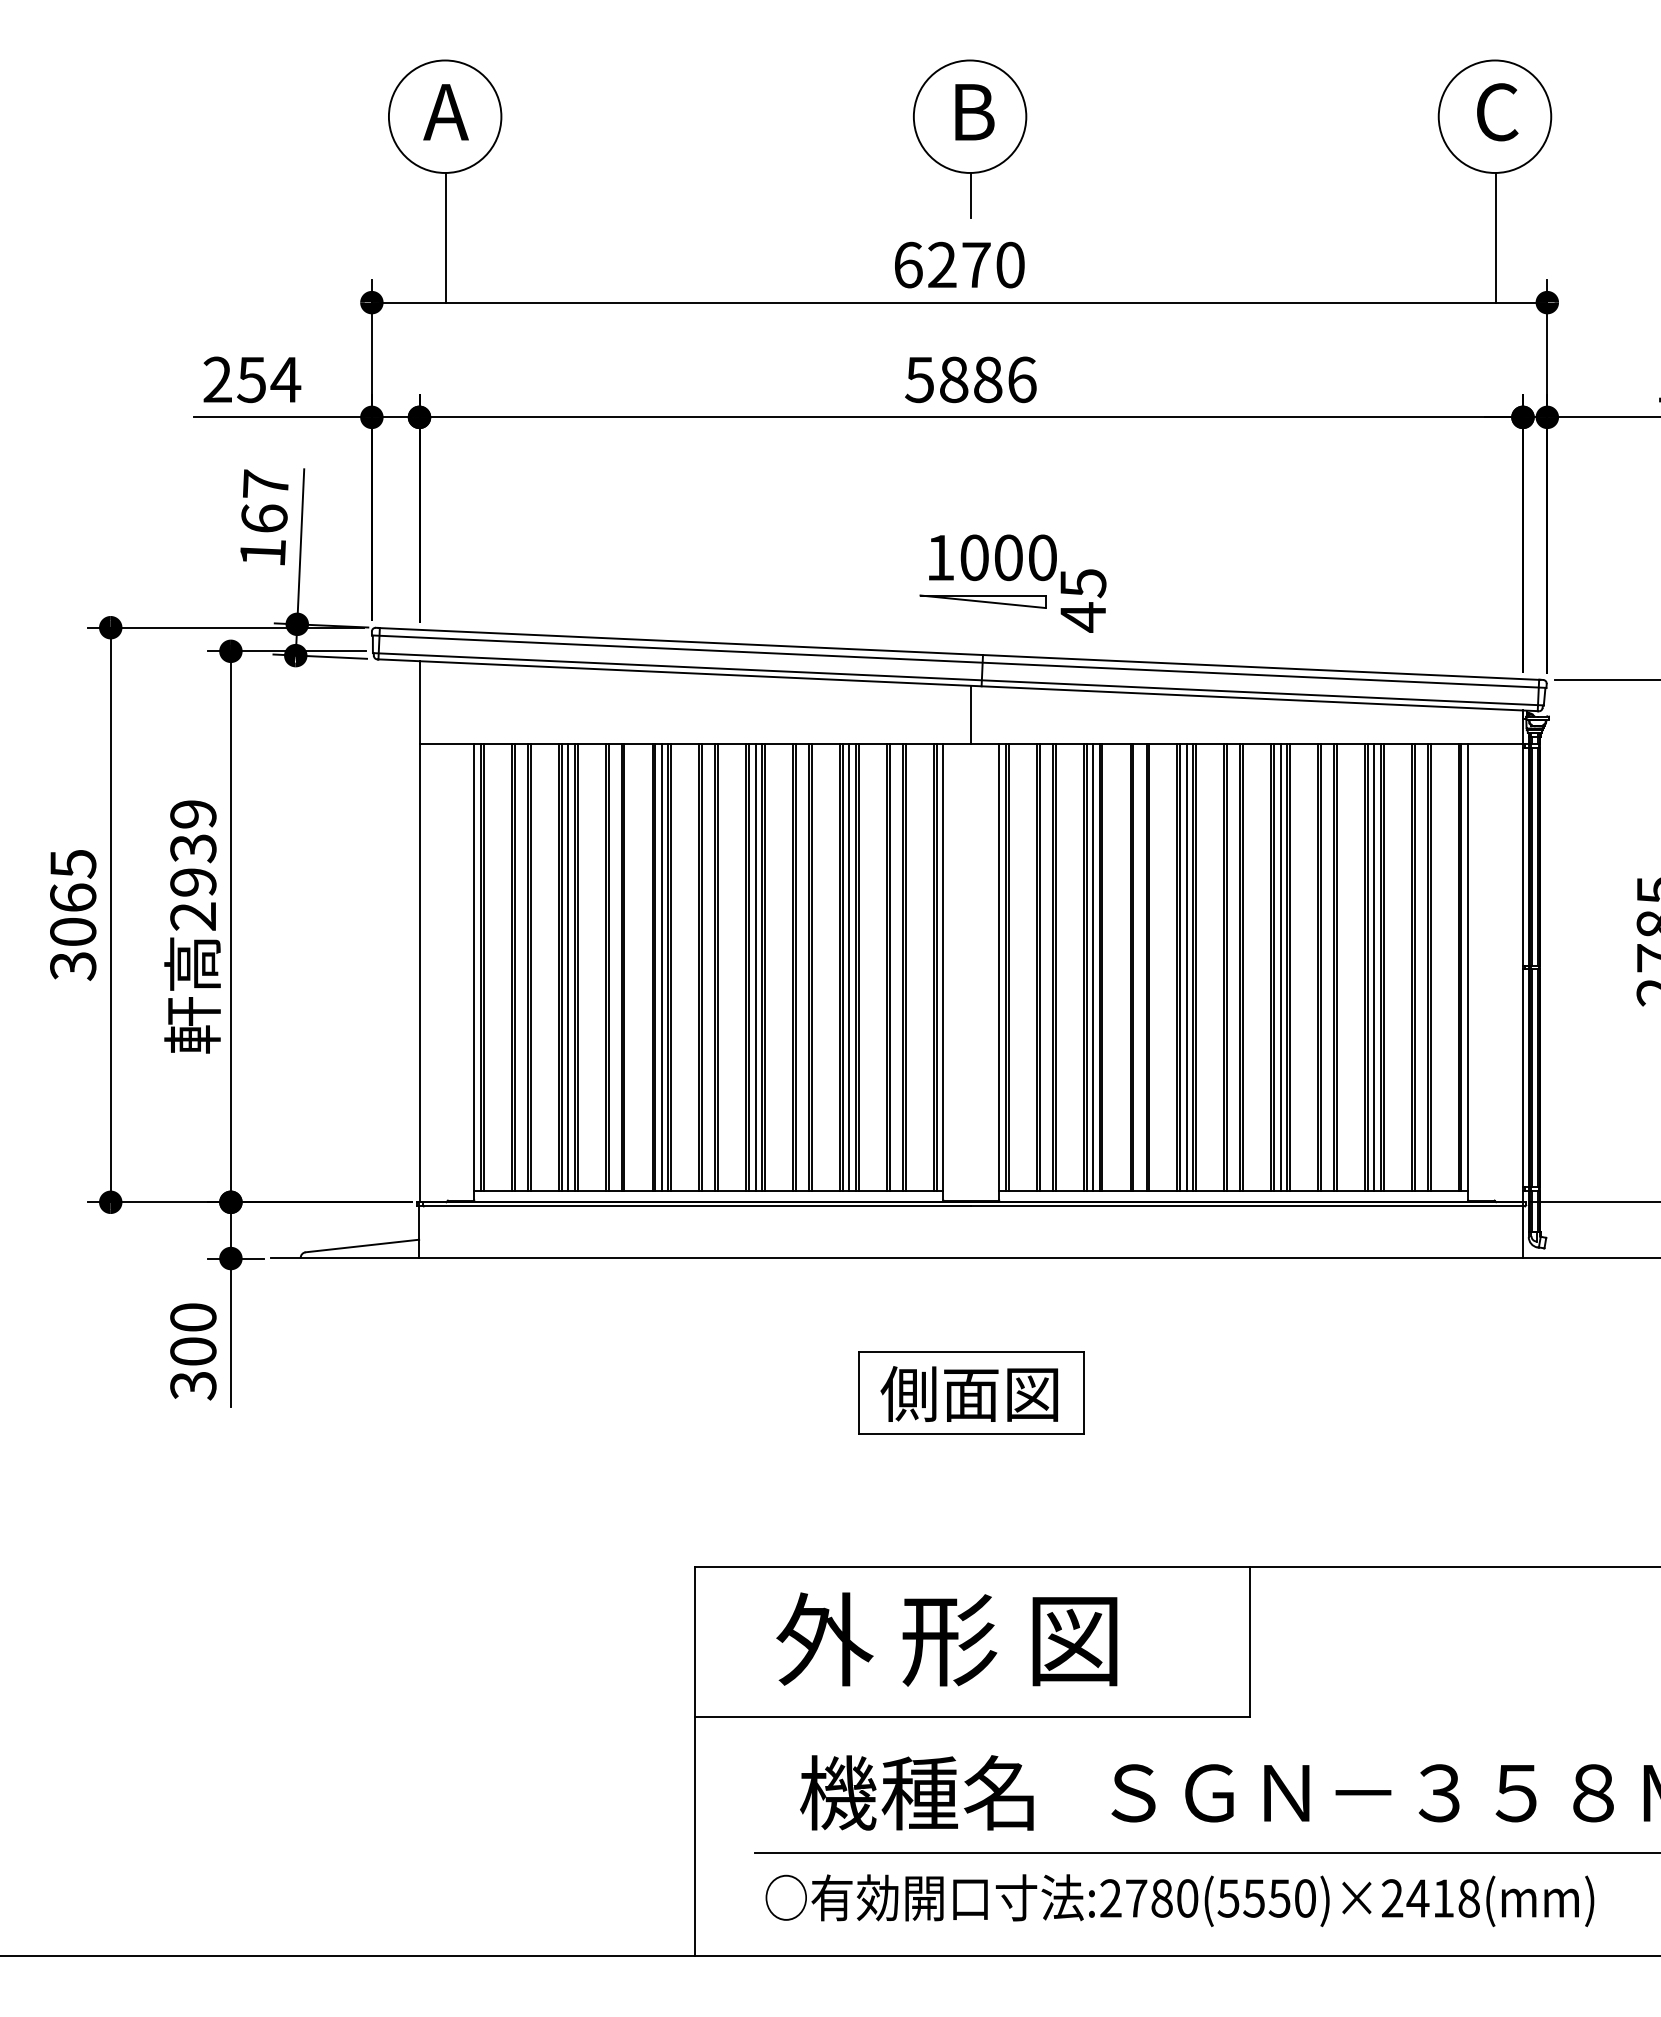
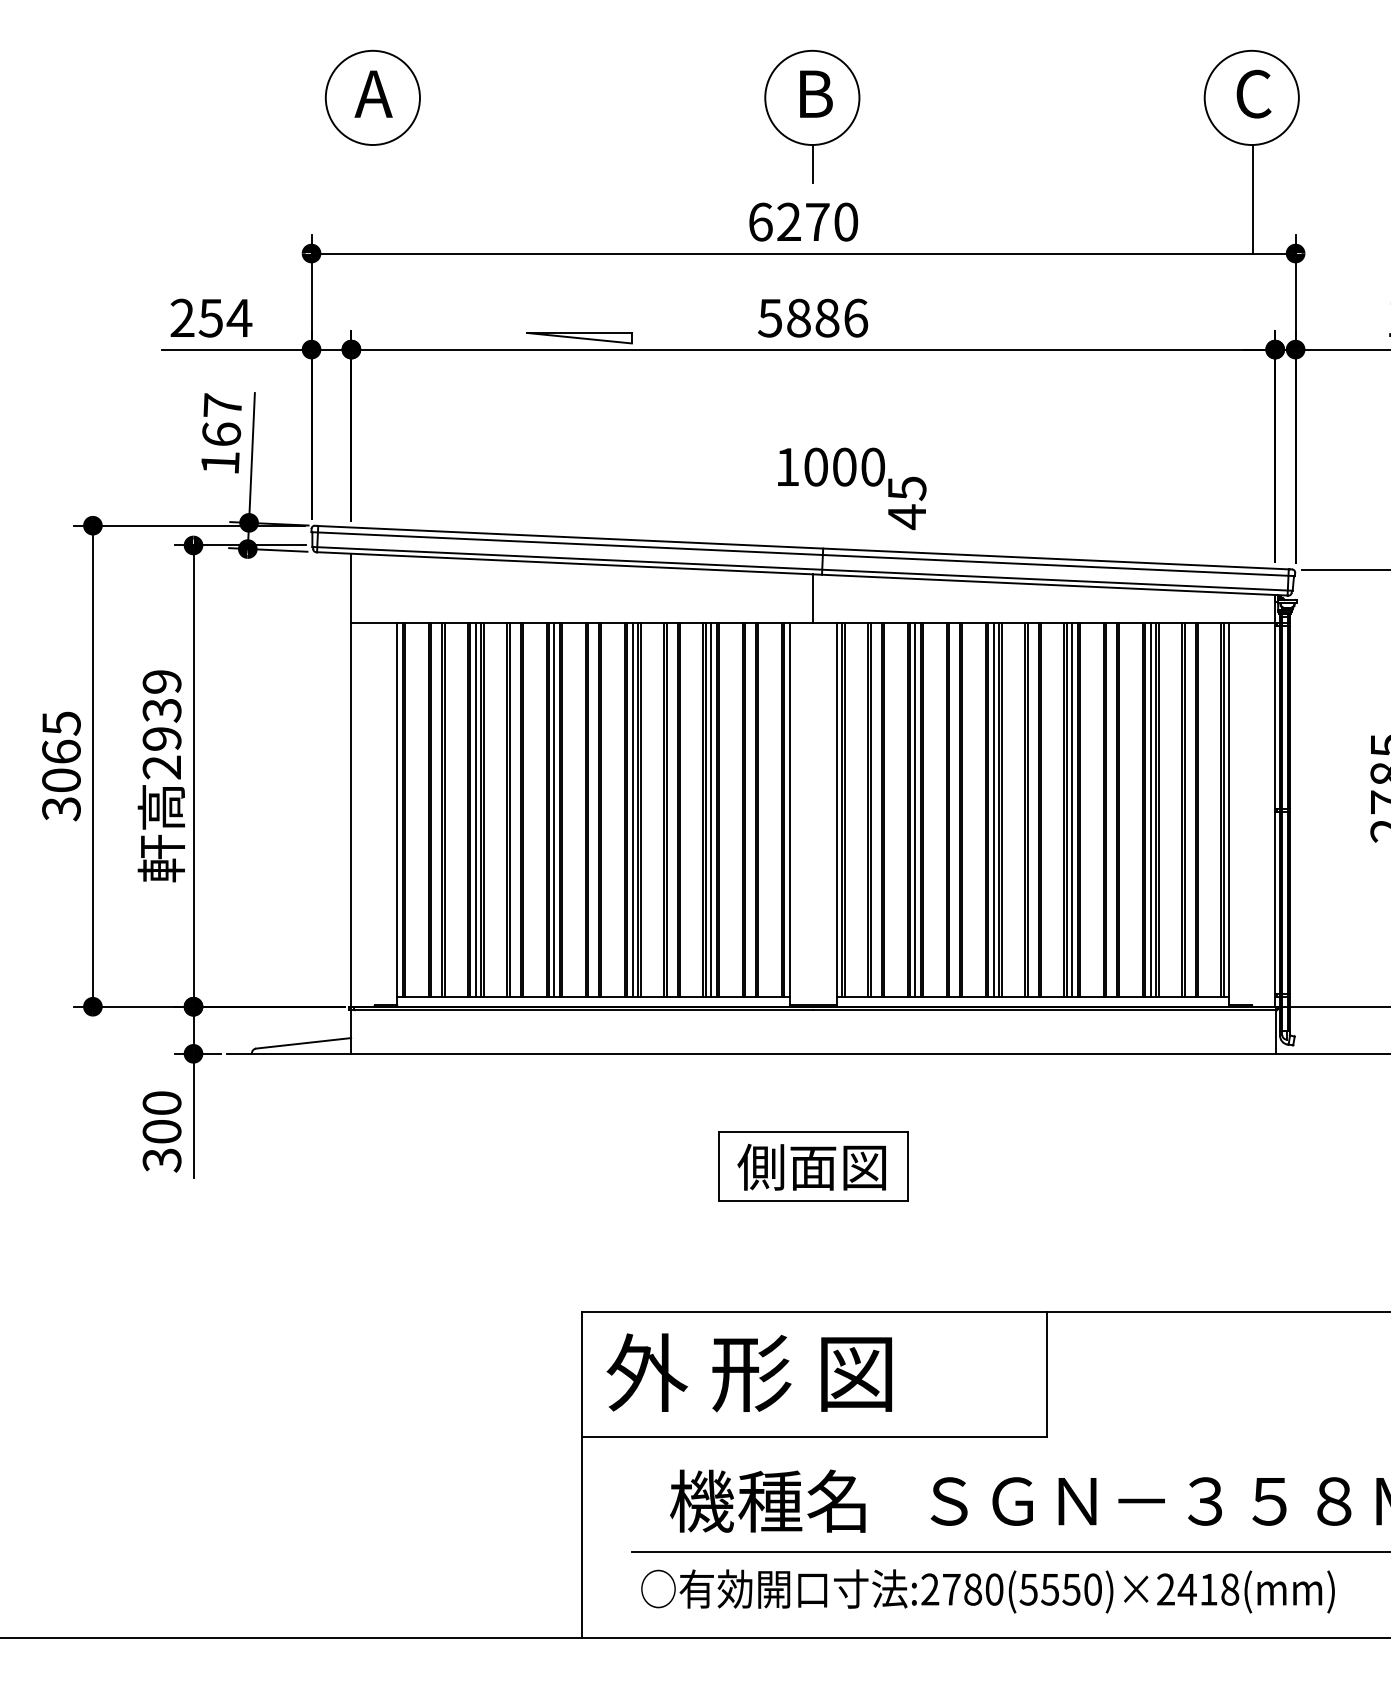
line: (446, 237) -> (374, 199), removed
part: (982, 601) -> (579, 337), moved
text: (946, 1639) -> (749, 1372), moved

